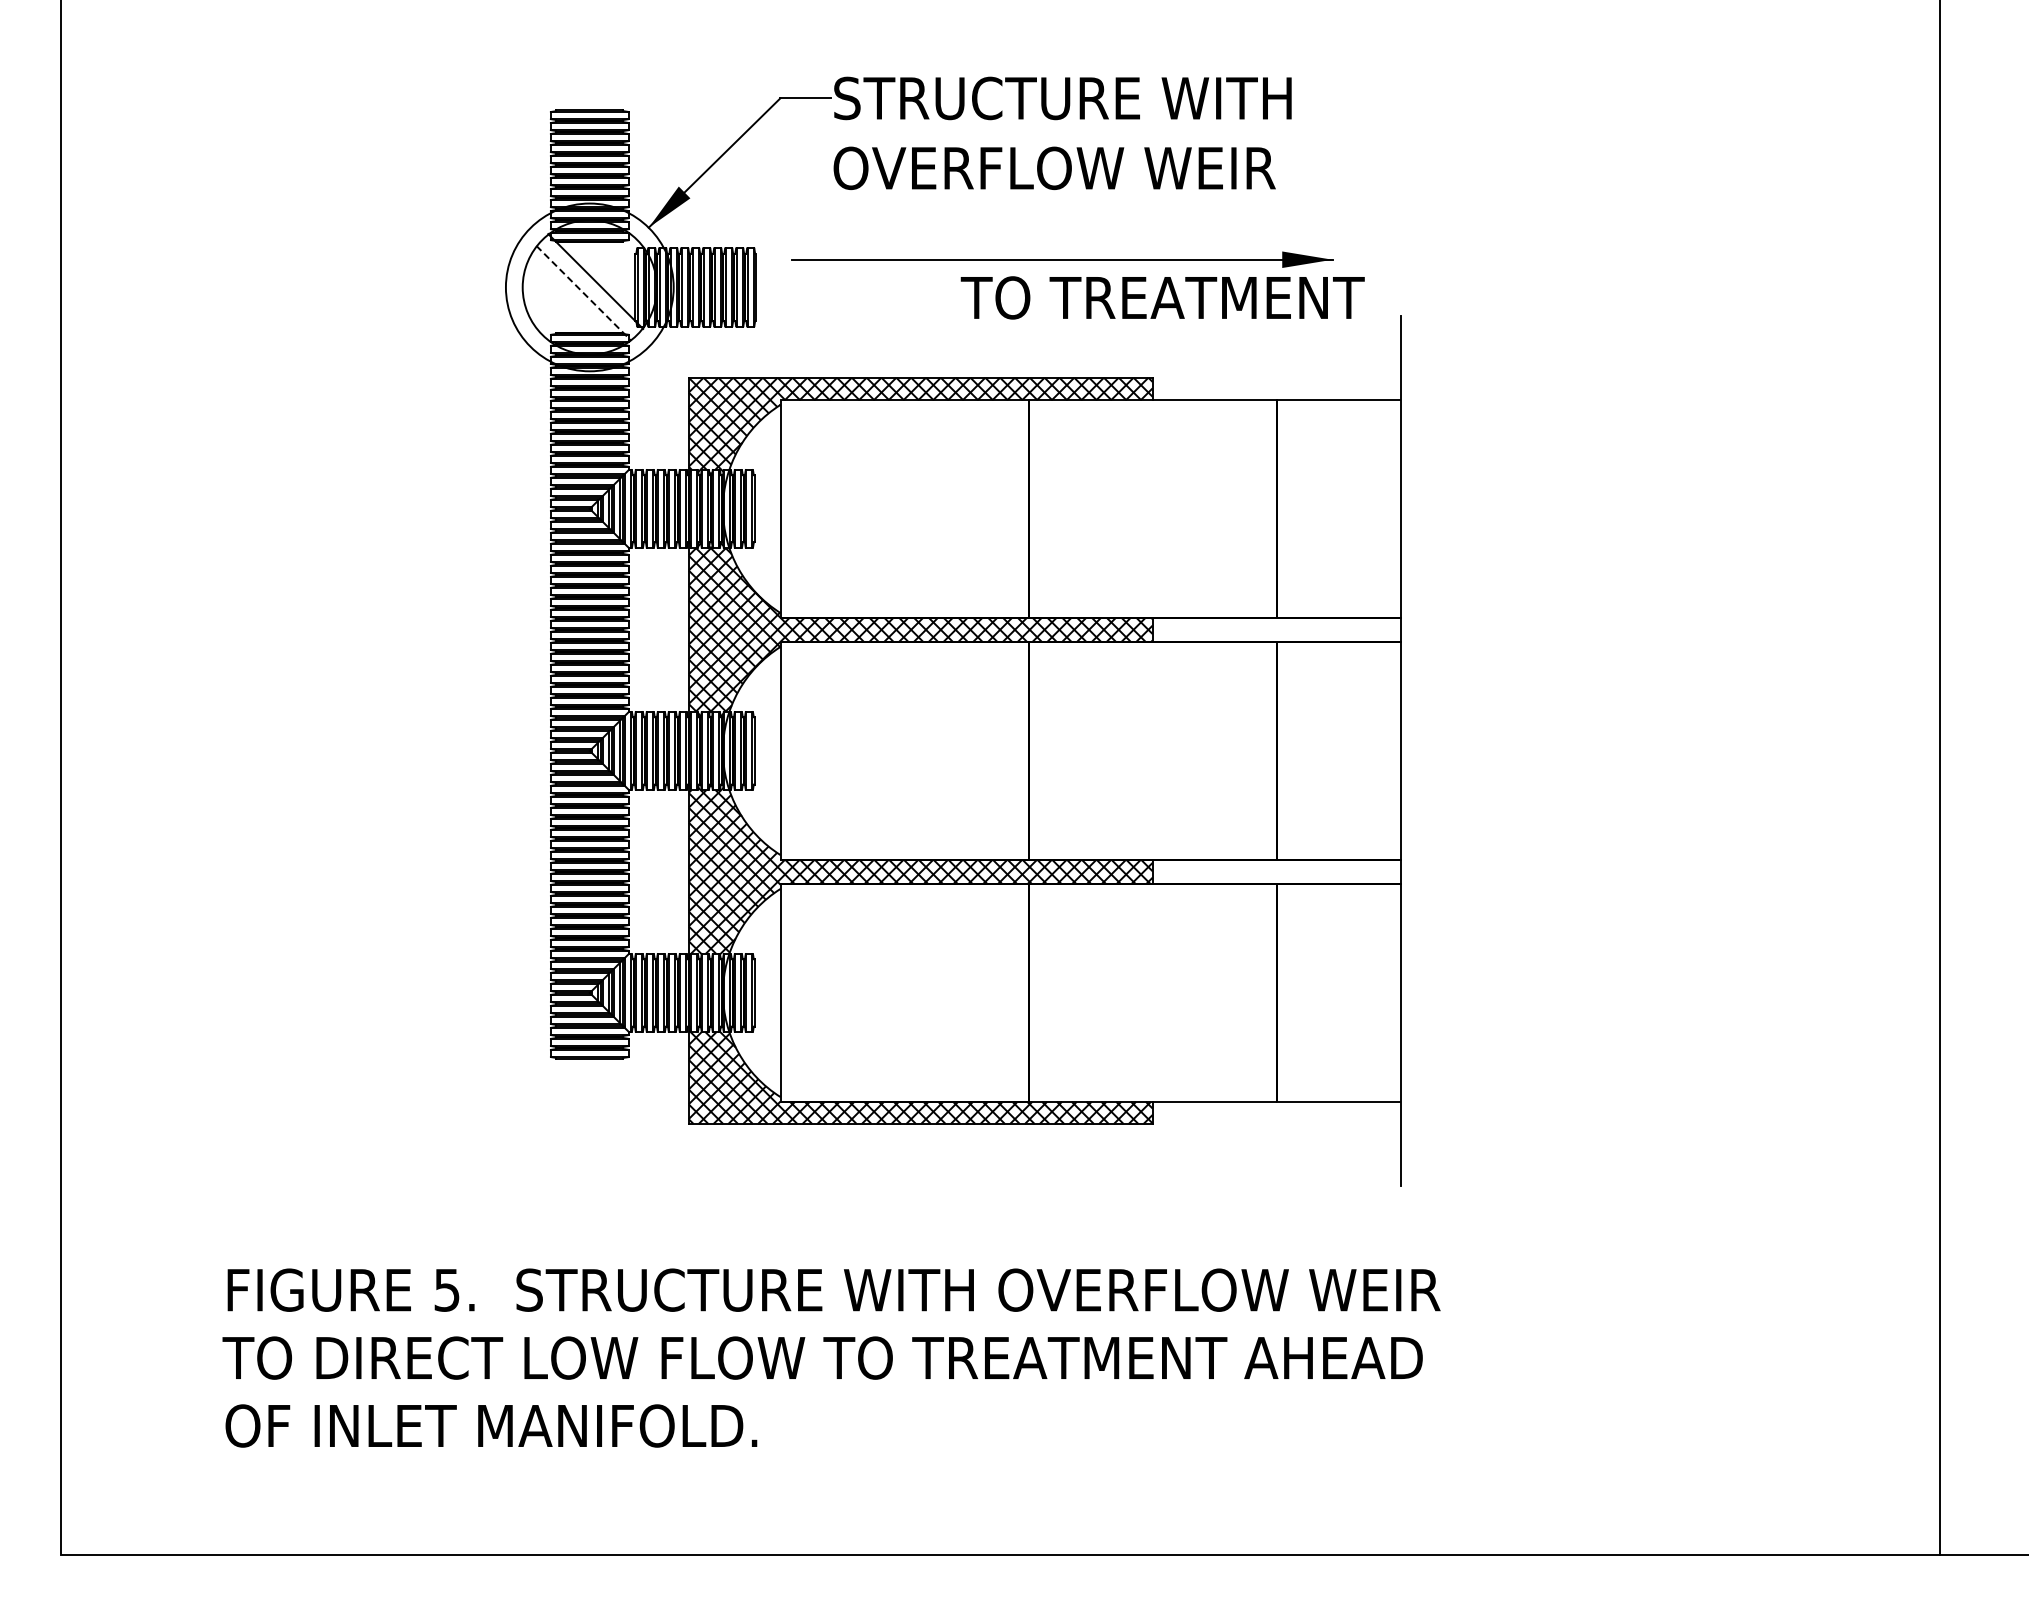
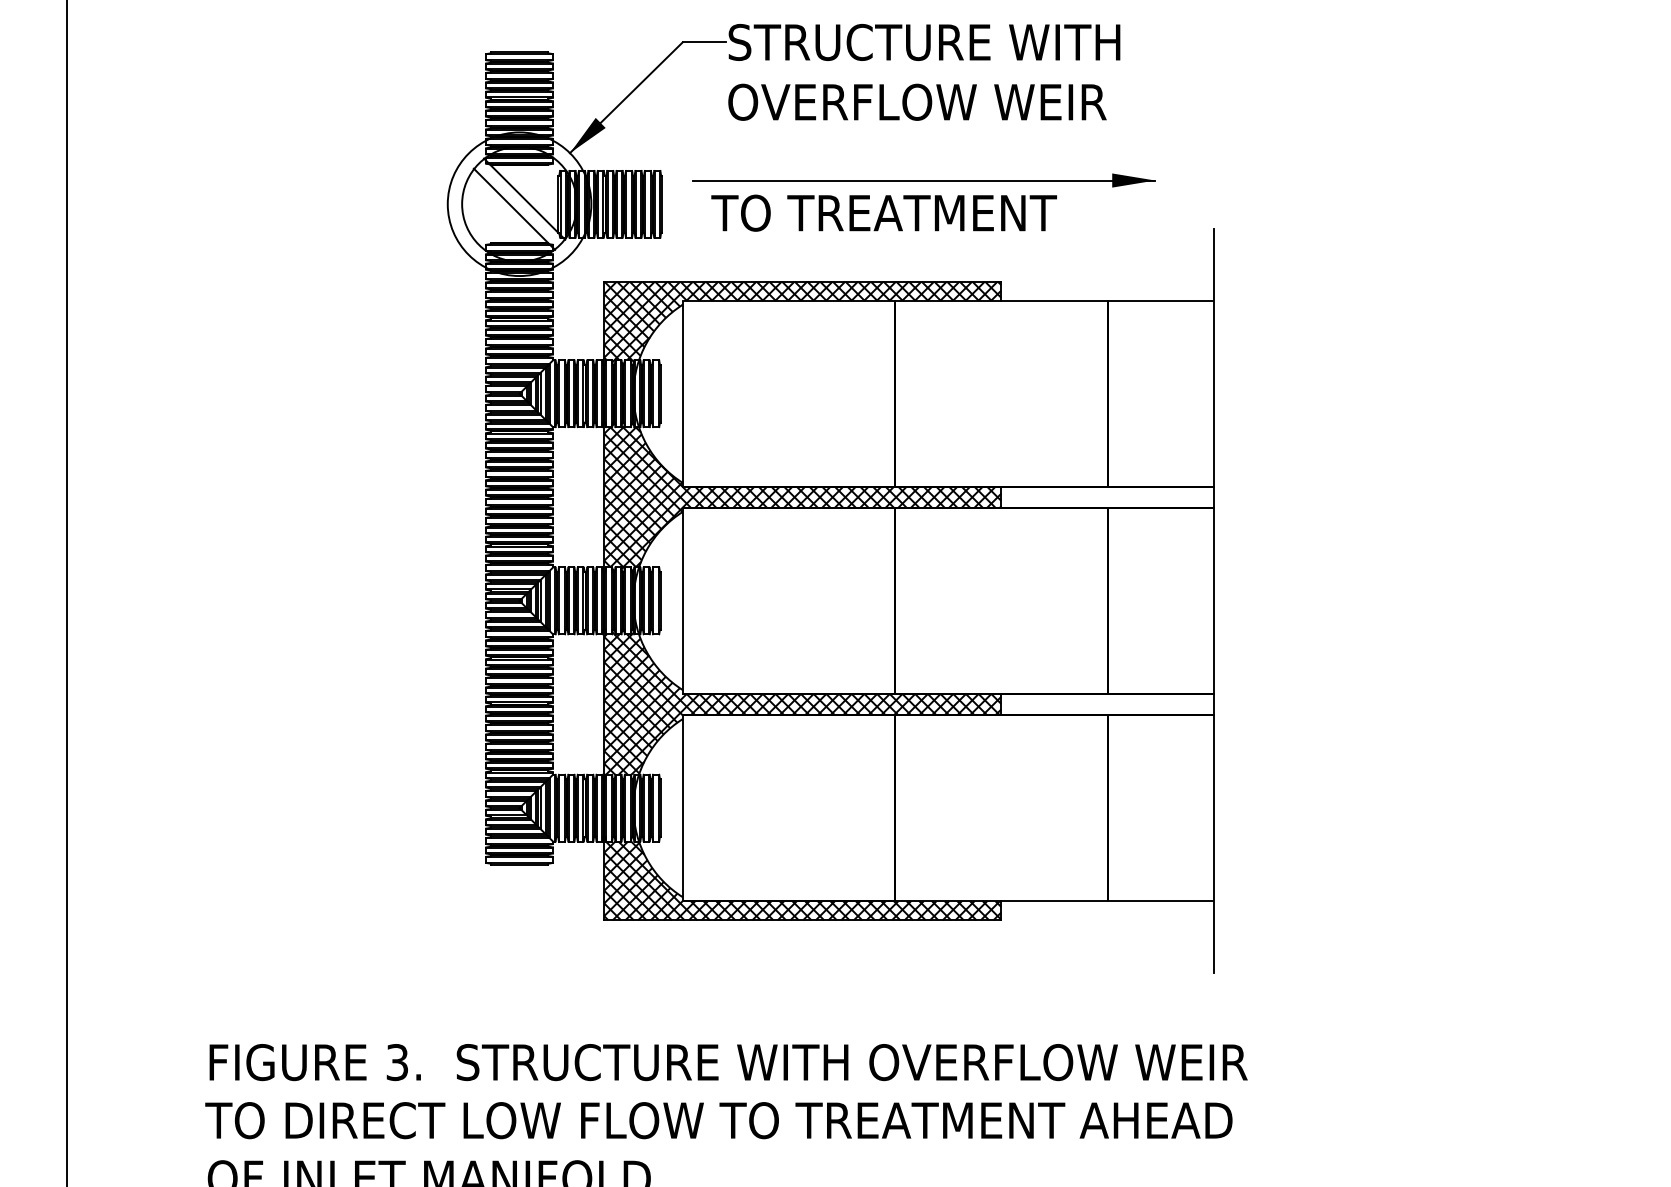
line: (584, 293) -> (515, 209), dashed -> solid
text: (1162, 297) -> (883, 212), moved
text: (447, 1289) -> (397, 1061), 5. -> 3.

